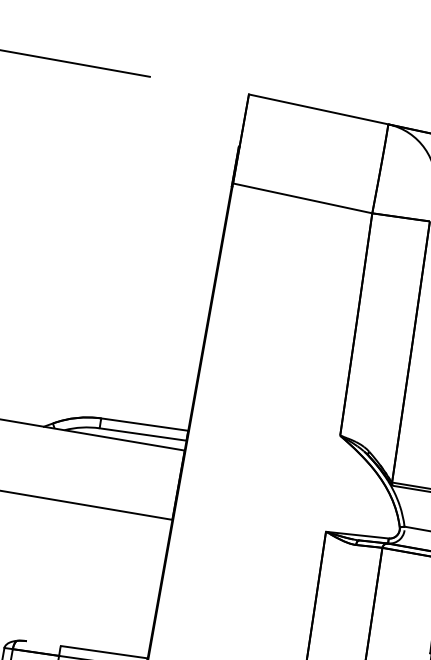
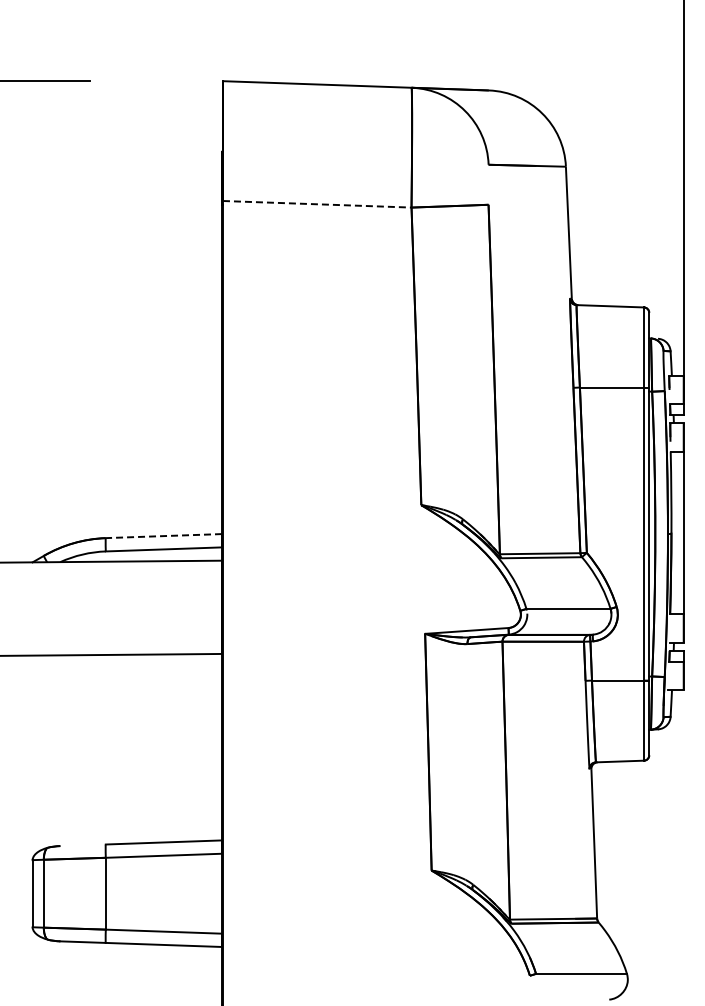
line: (302, 198) -> (317, 204), solid -> dashed
line: (144, 424) -> (163, 536), solid -> dashed

